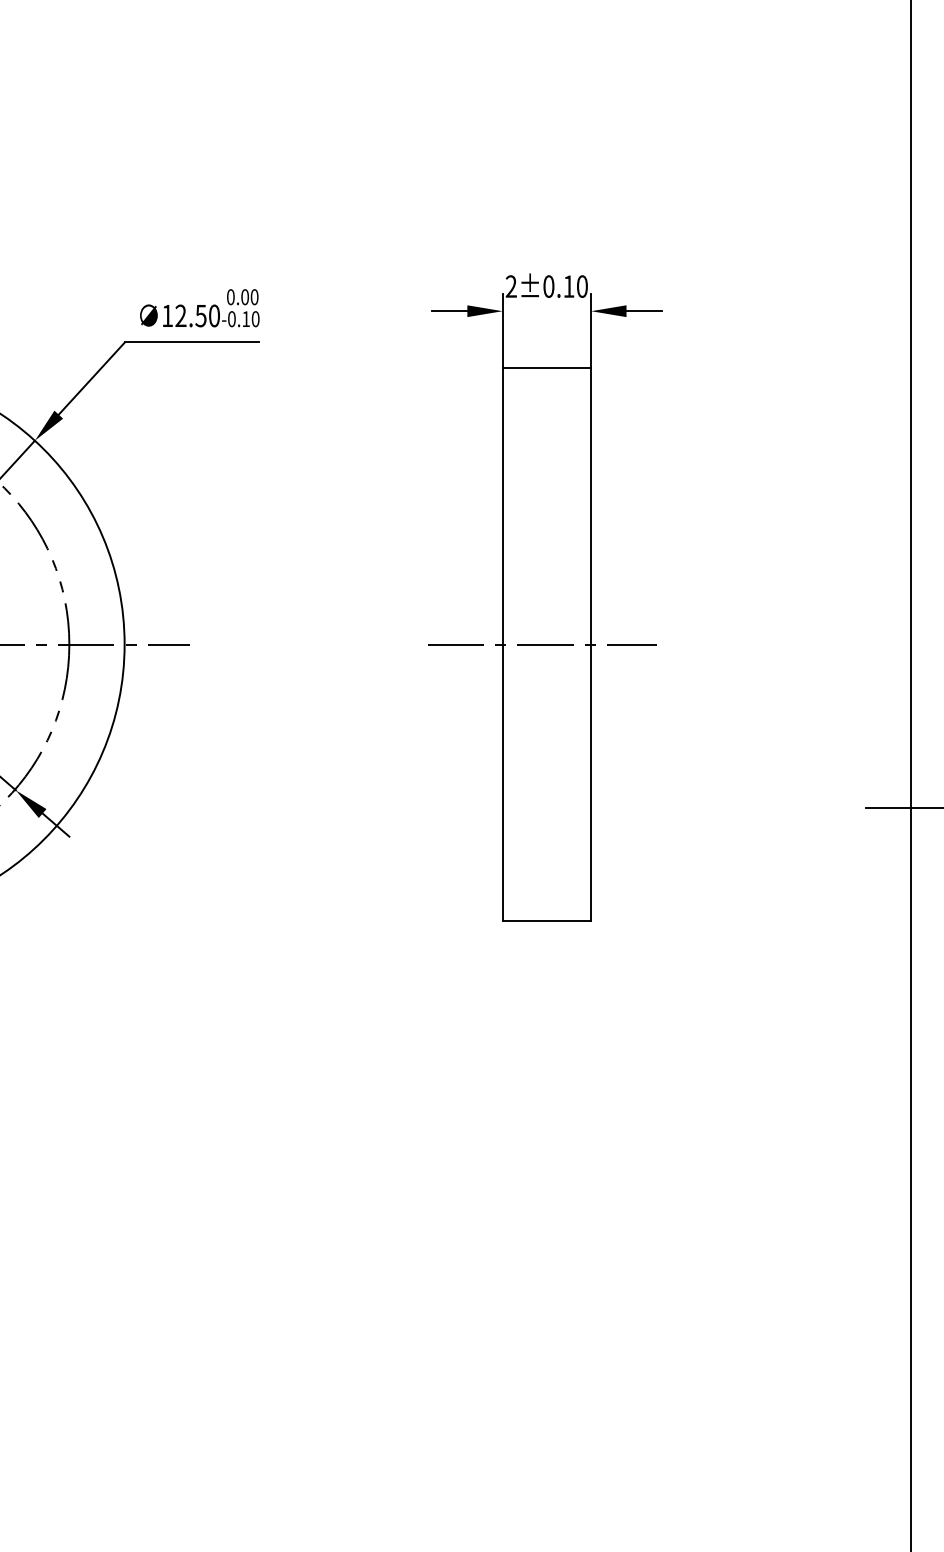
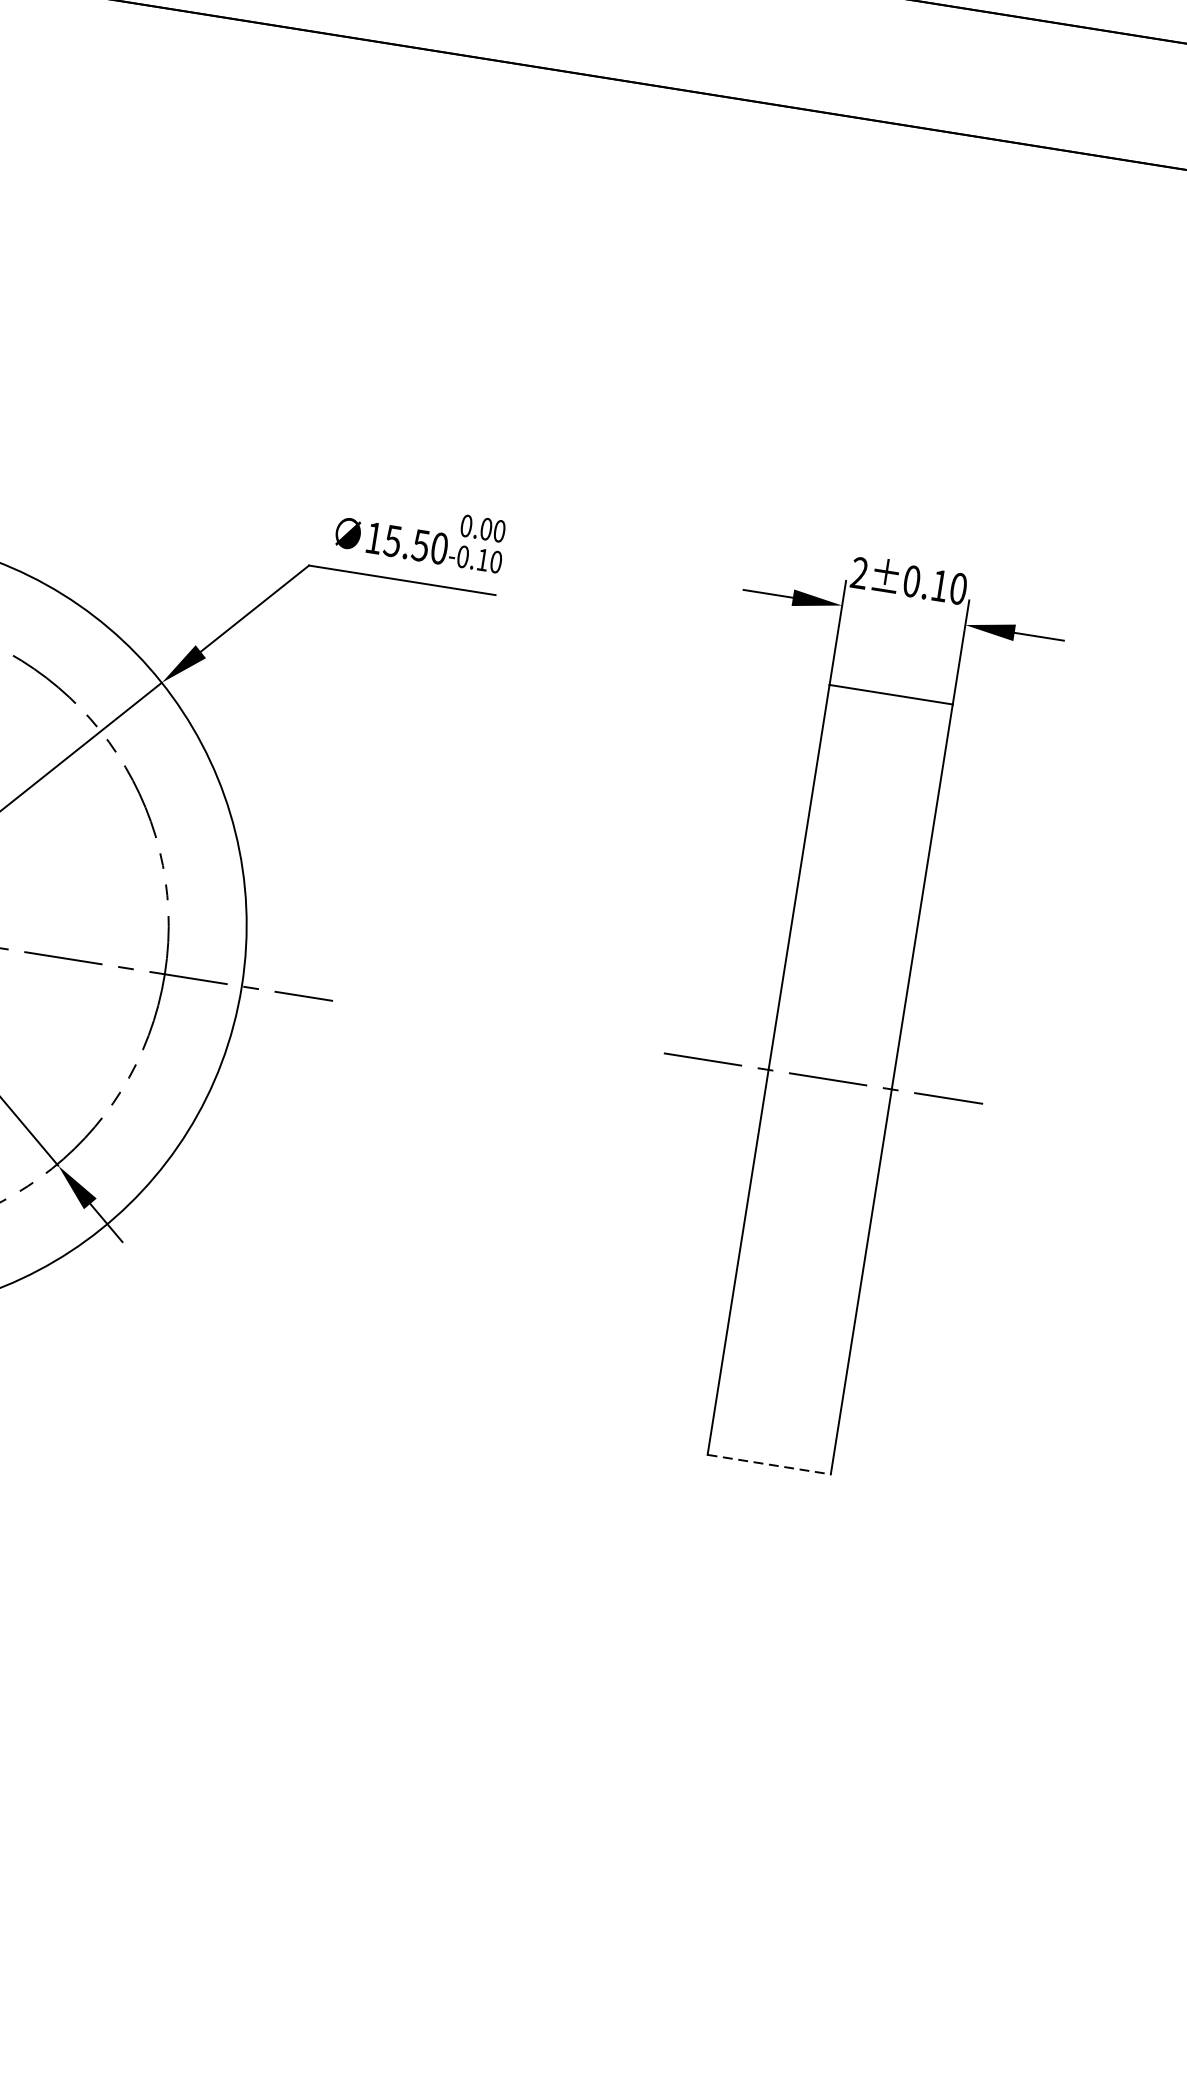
text: (180, 315) -> (392, 540), 12.50 -> 15.50
line: (547, 920) -> (770, 1464), solid -> dashed

